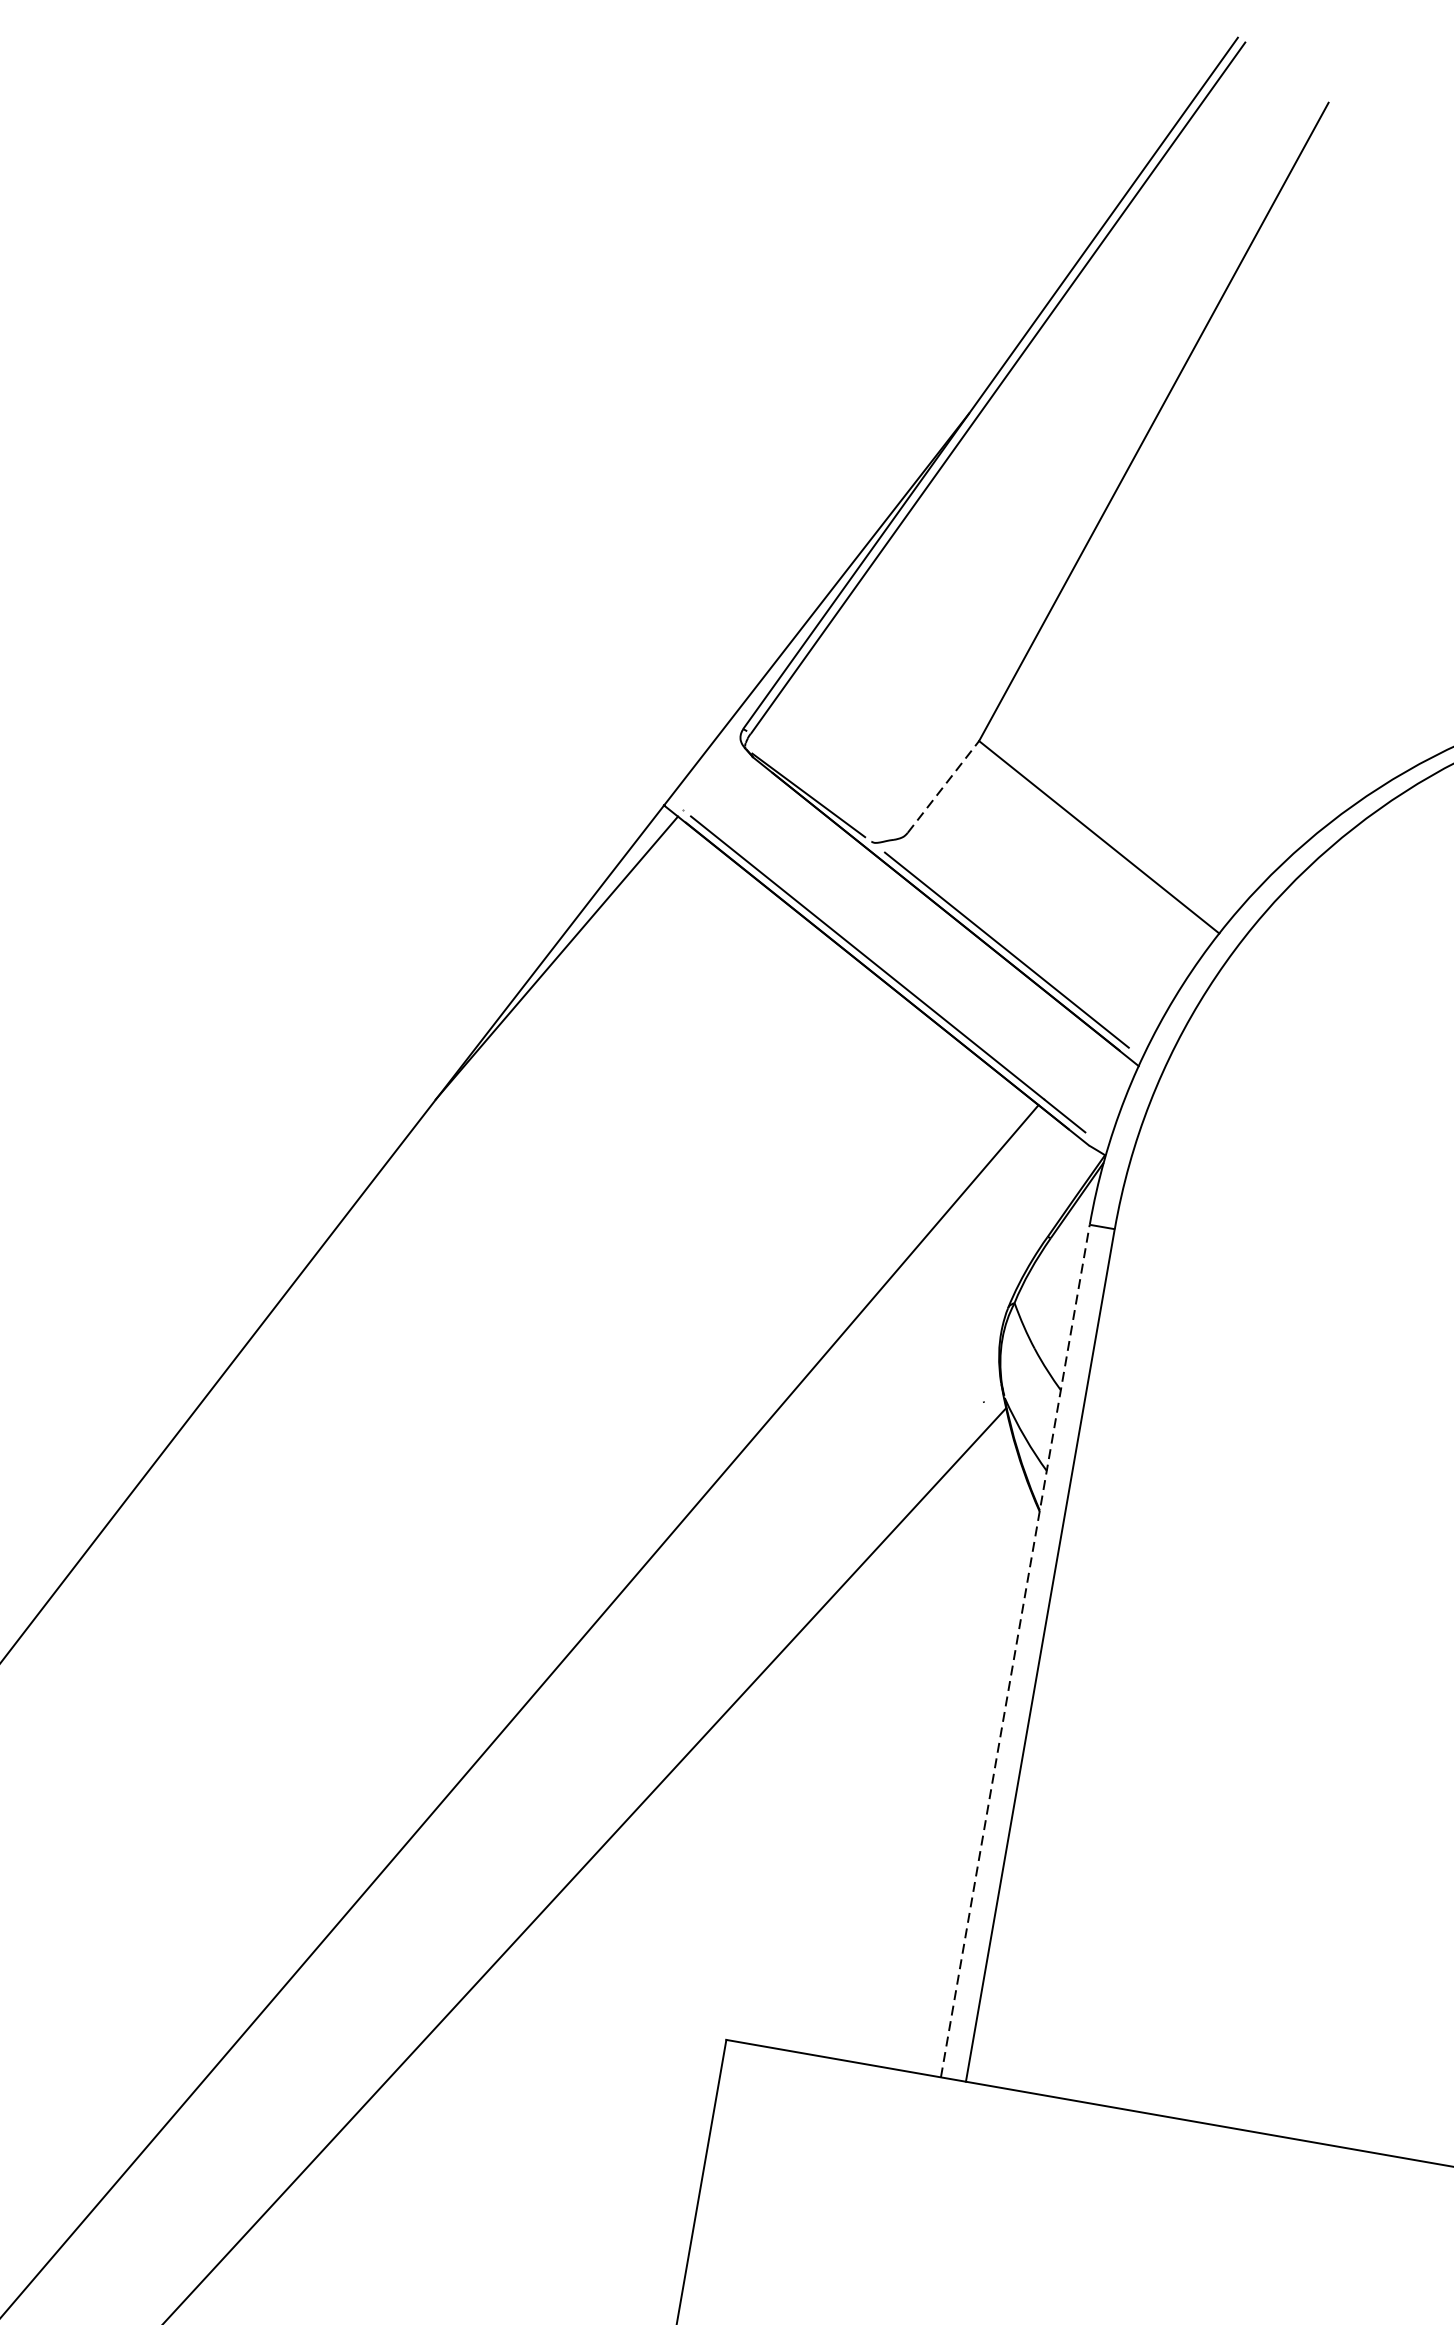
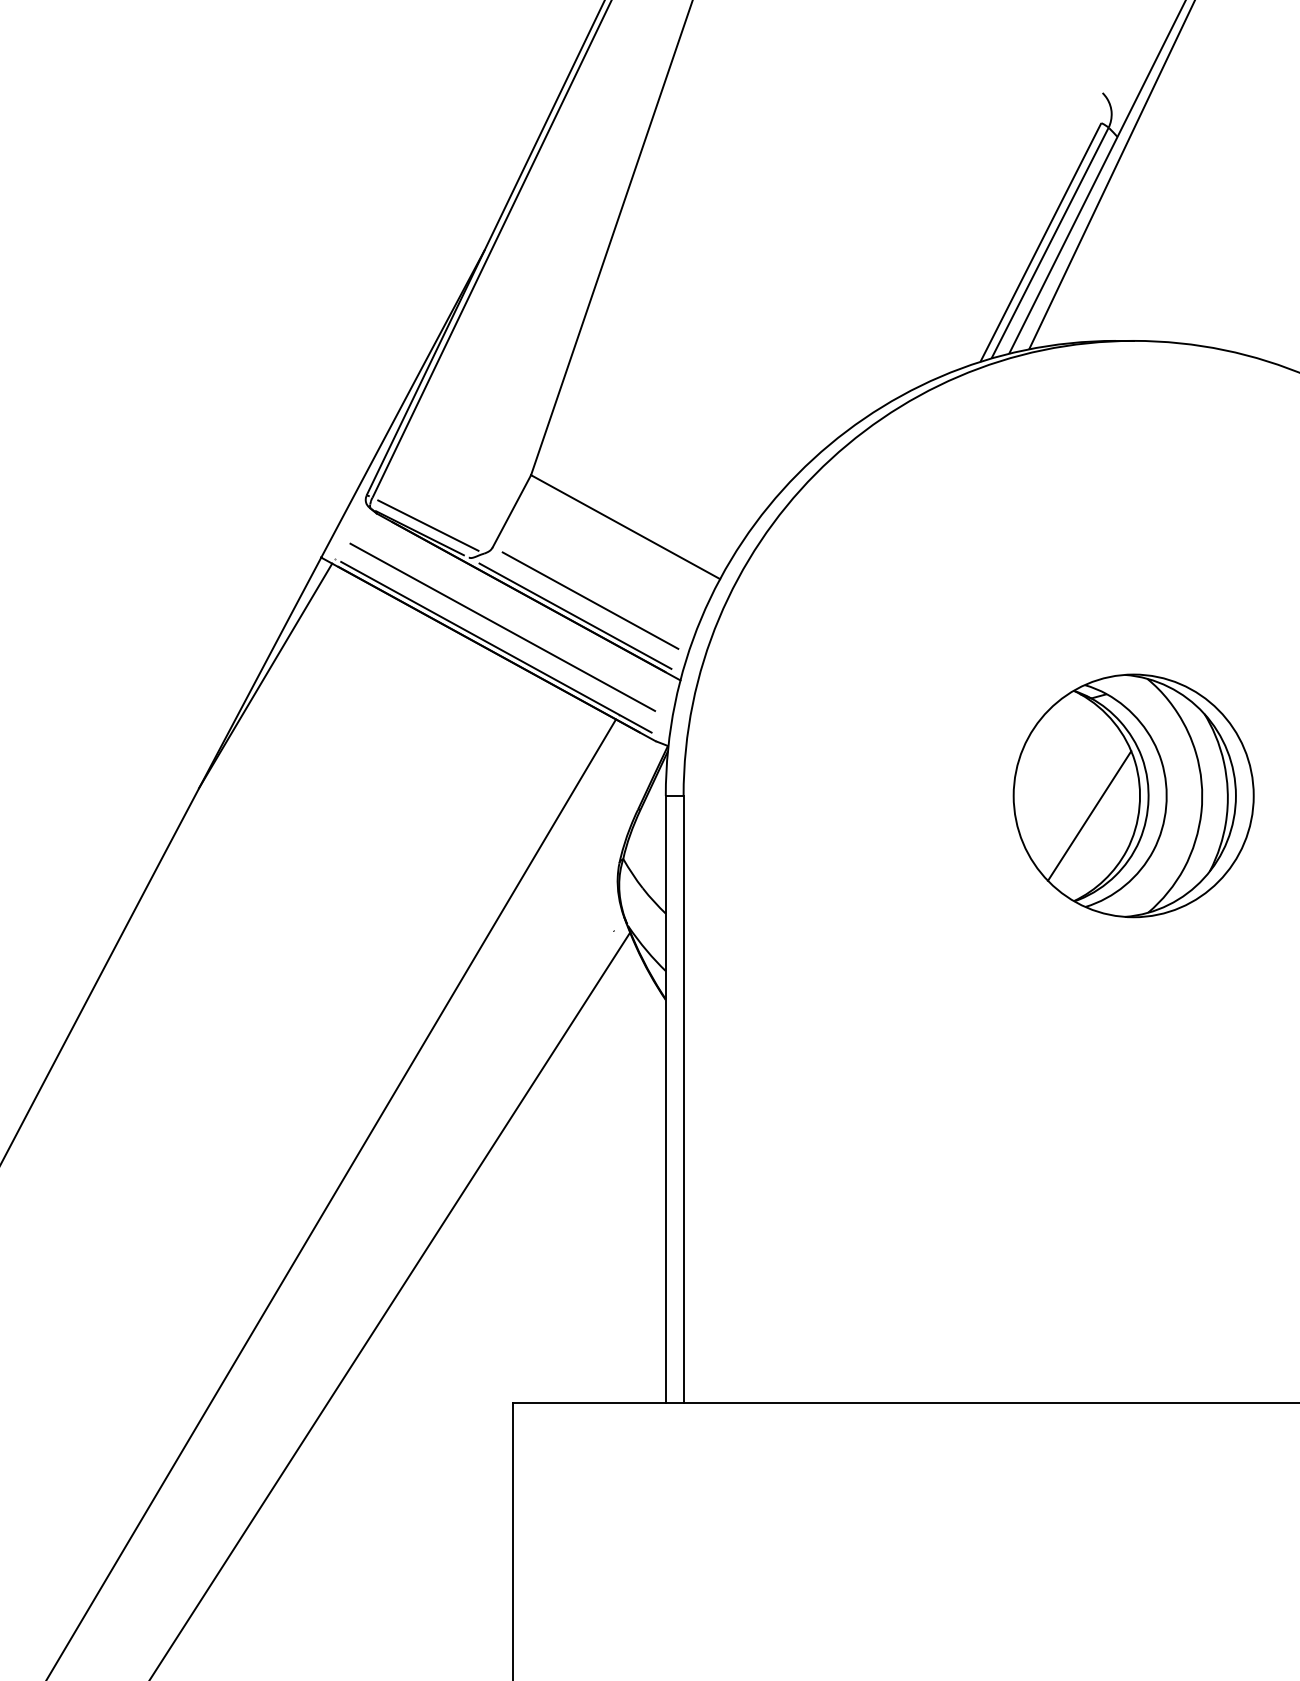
line: (822, 786) -> (428, 525), added
line: (942, 787) -> (511, 511), dashed -> solid
line: (1031, 931) -> (590, 600), added
line: (901, 946) -> (502, 626), added
line: (1015, 1649) -> (665, 1098), dashed -> solid

